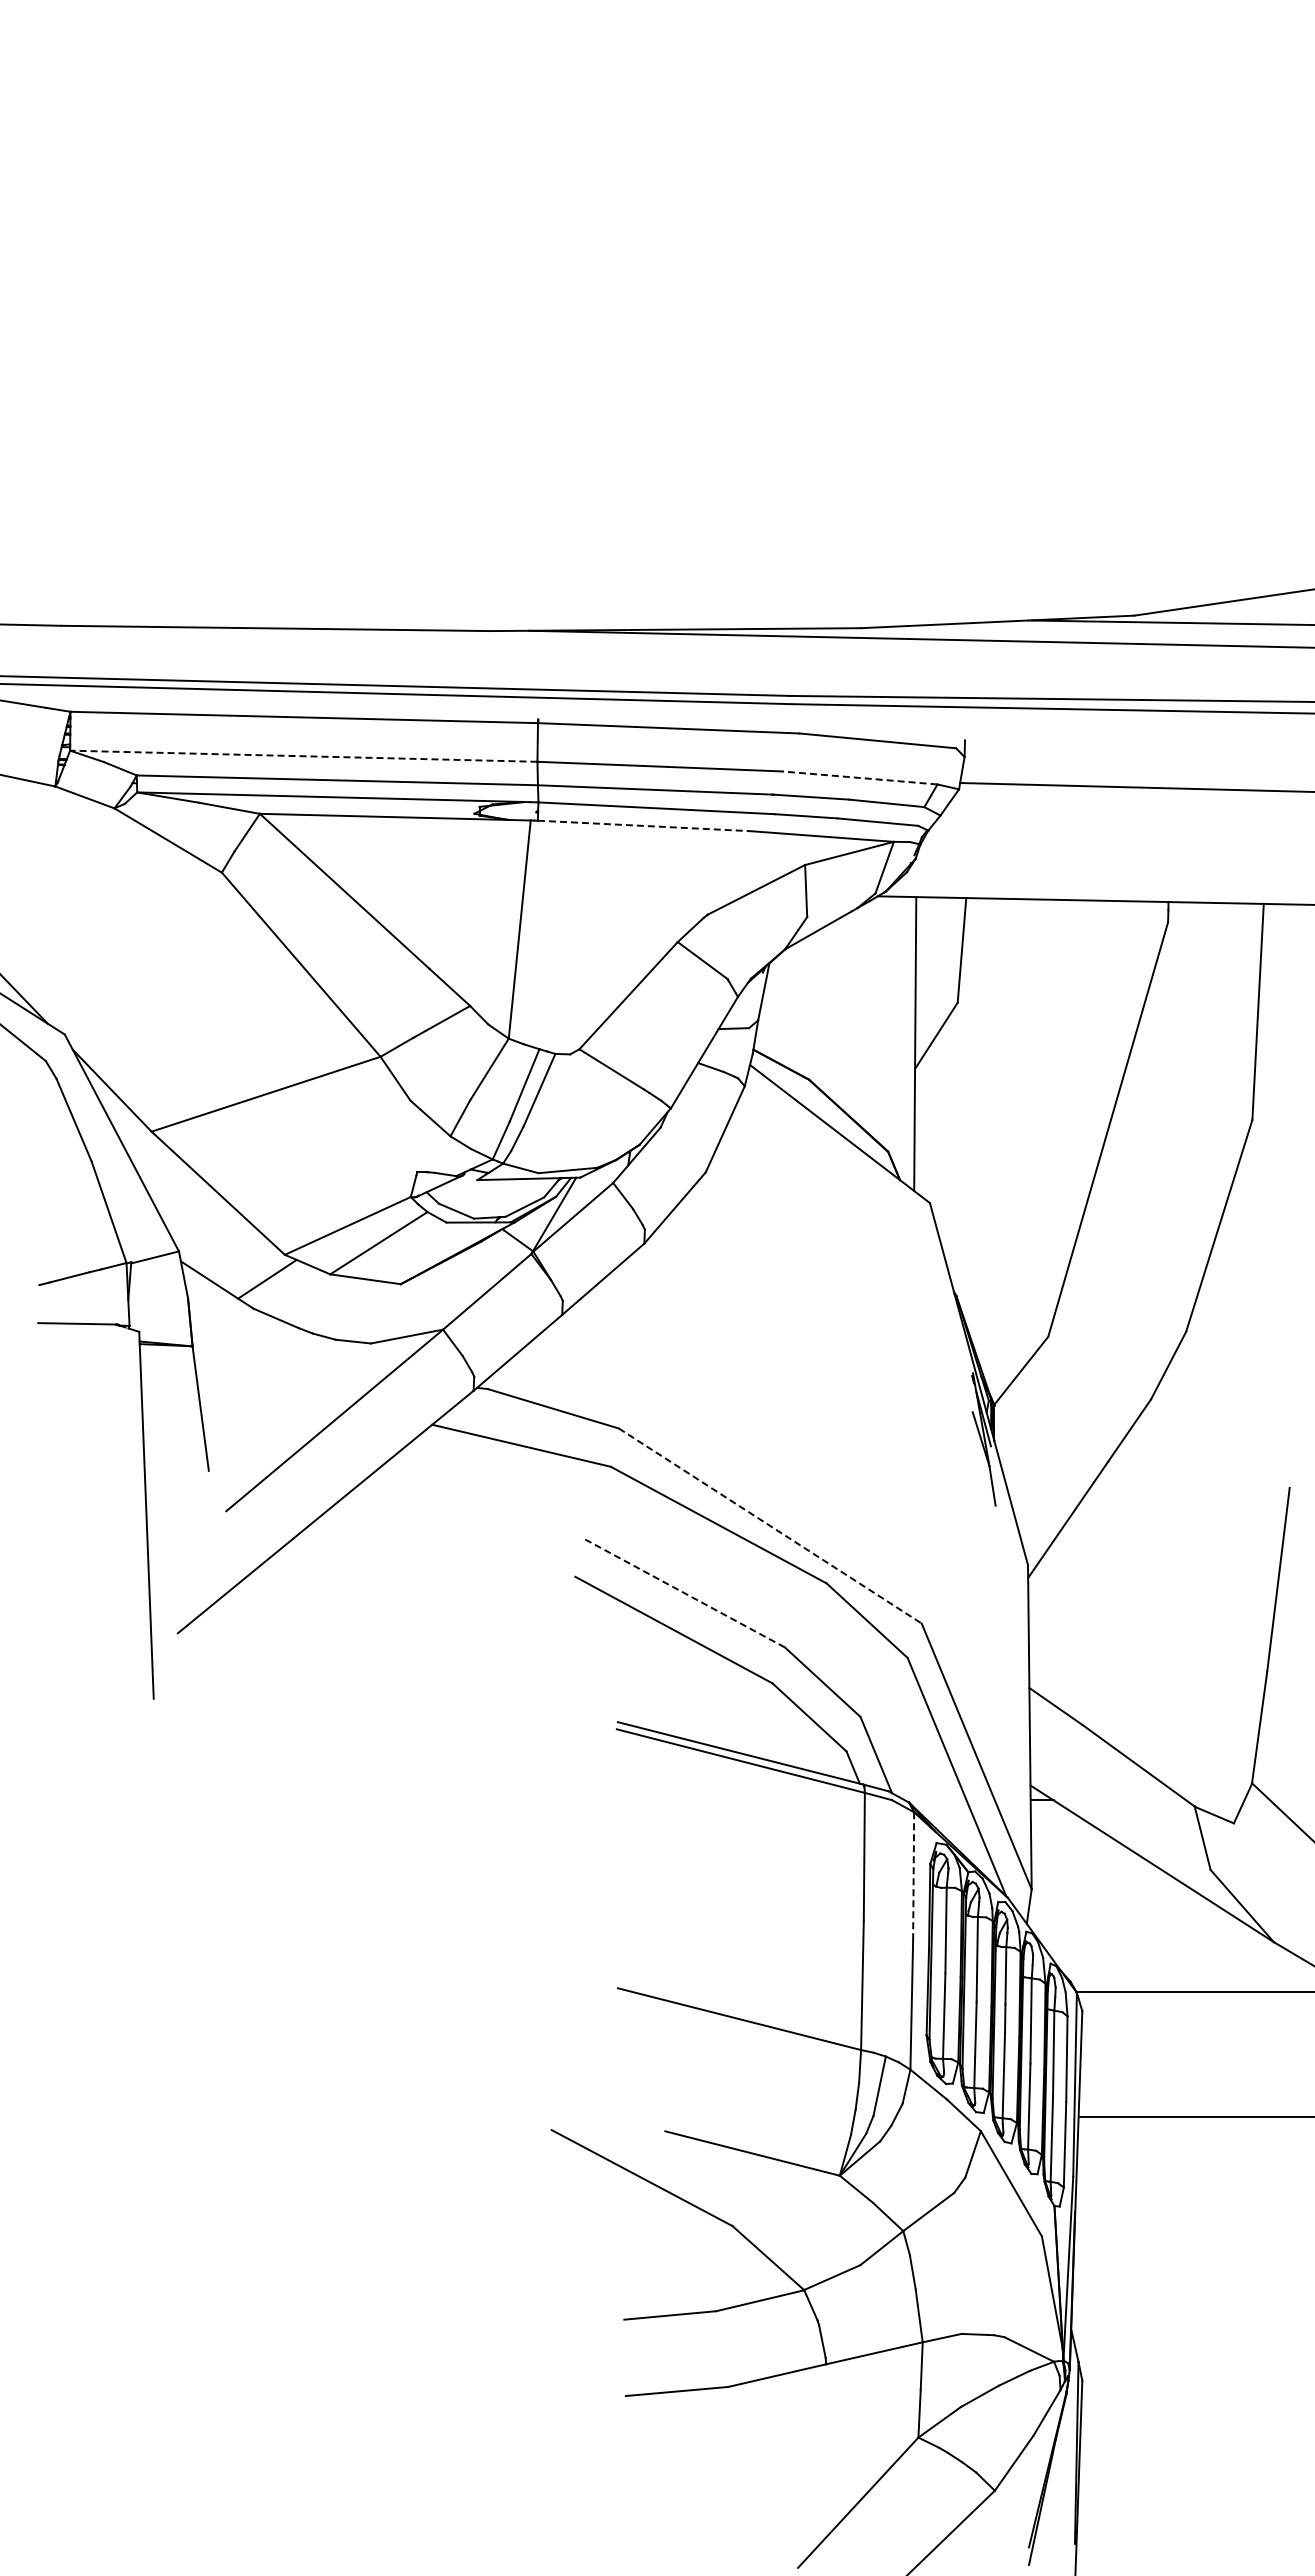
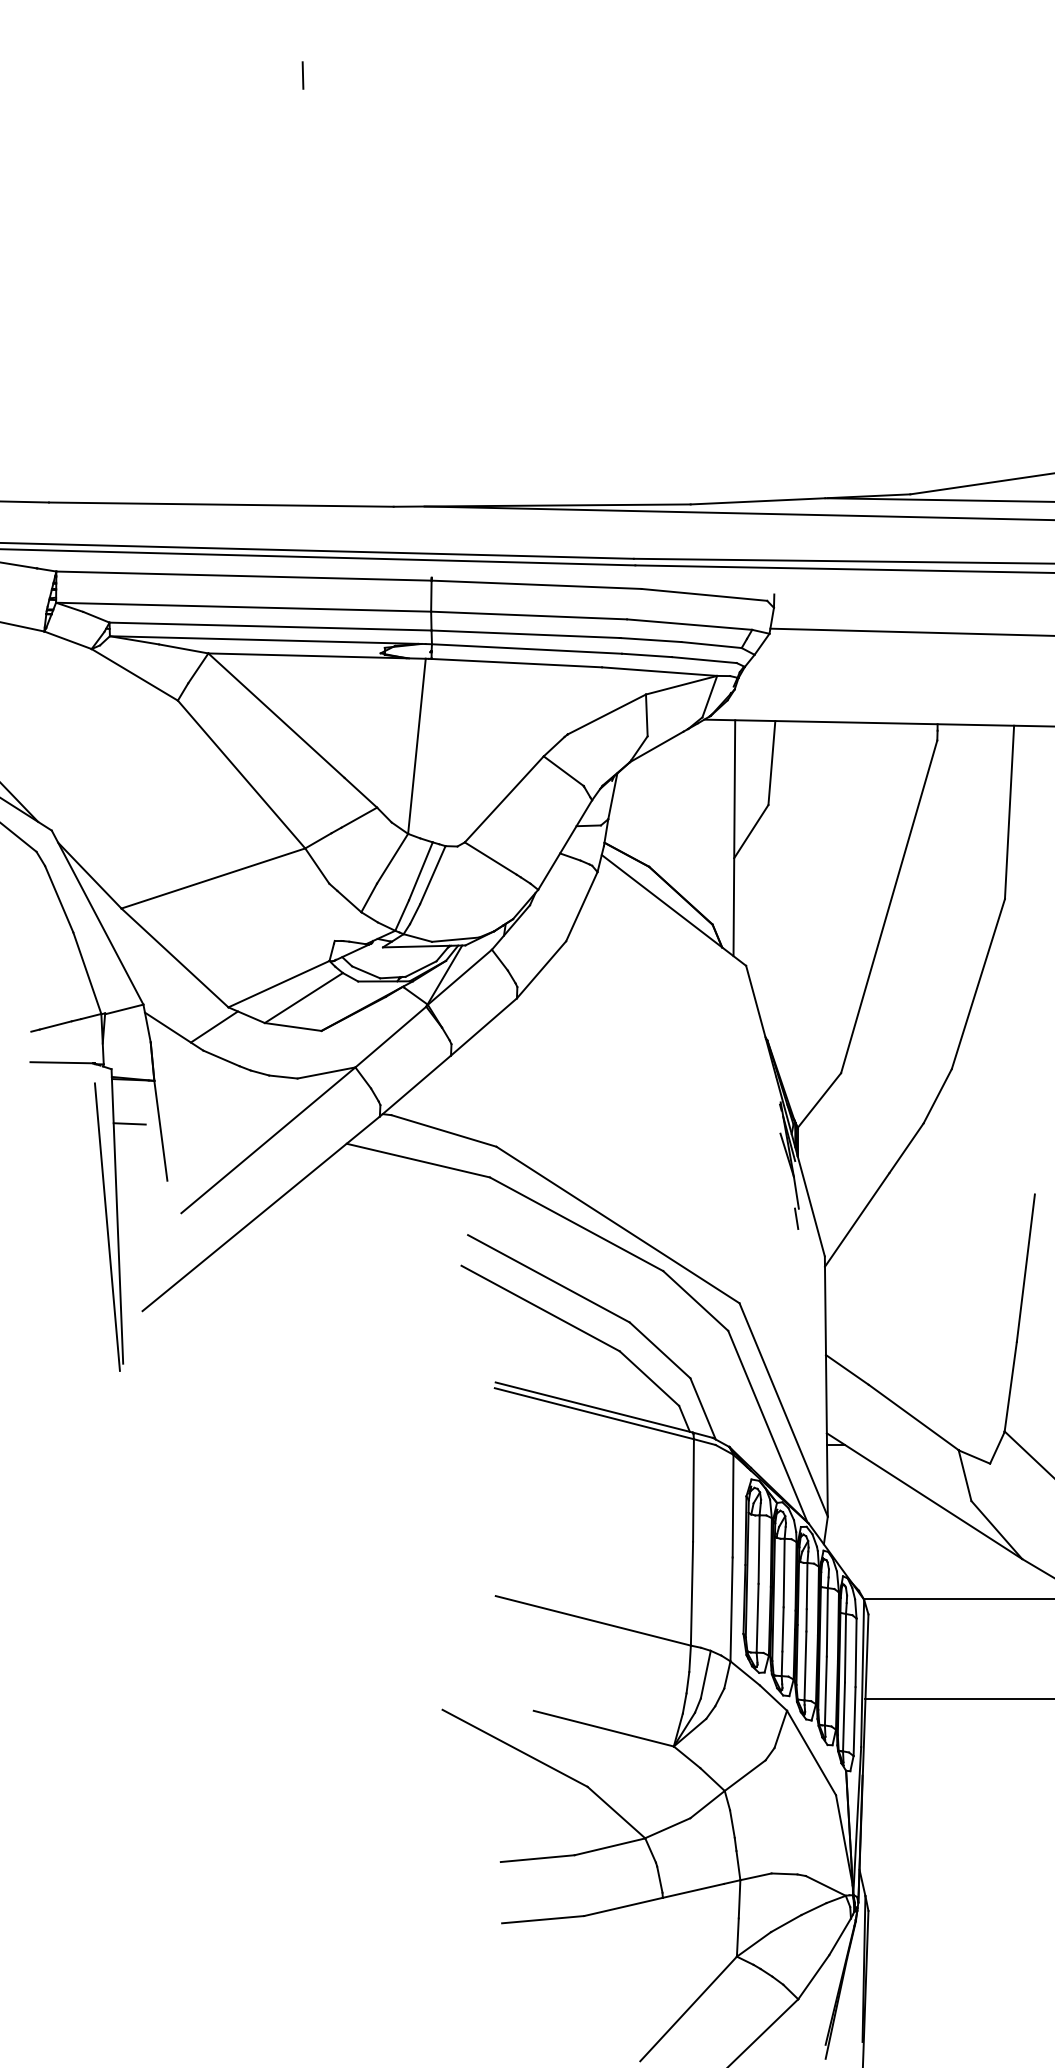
line: (377, 93) -> (302, 75), added
line: (303, 756) -> (243, 607), dashed -> solid
line: (859, 777) -> (689, 624), dashed -> solid
line: (644, 825) -> (517, 662), dashed -> solid
line: (161, 1399) -> (129, 1123), added
line: (992, 1517) -> (796, 1218), added
line: (770, 1526) -> (618, 1225), dashed -> solid
line: (133, 1528) -> (106, 1227), added
line: (684, 1592) -> (549, 1278), dashed -> solid
line: (913, 1876) -> (732, 1506), dashed -> solid

